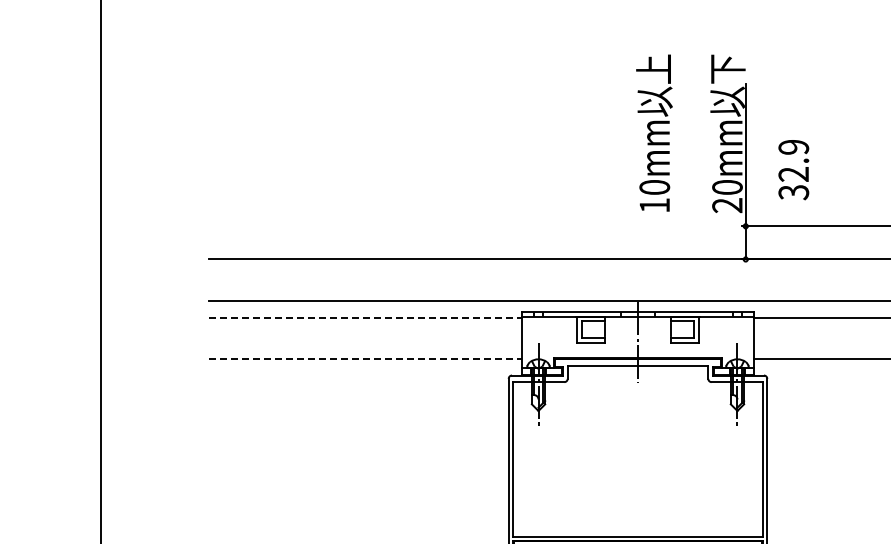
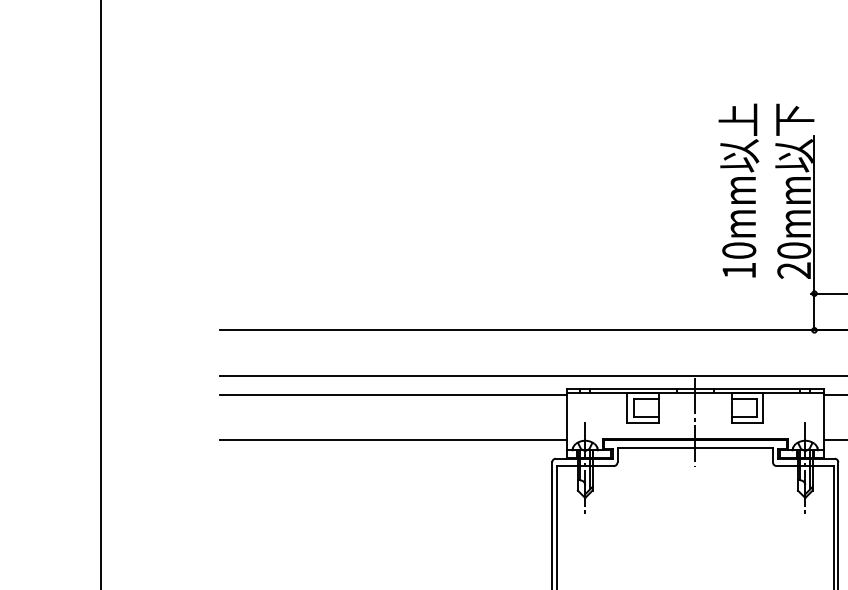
text: (654, 132) -> (738, 189), moved
line: (365, 317) -> (393, 394), dashed -> solid
line: (365, 358) -> (393, 439), dashed -> solid

